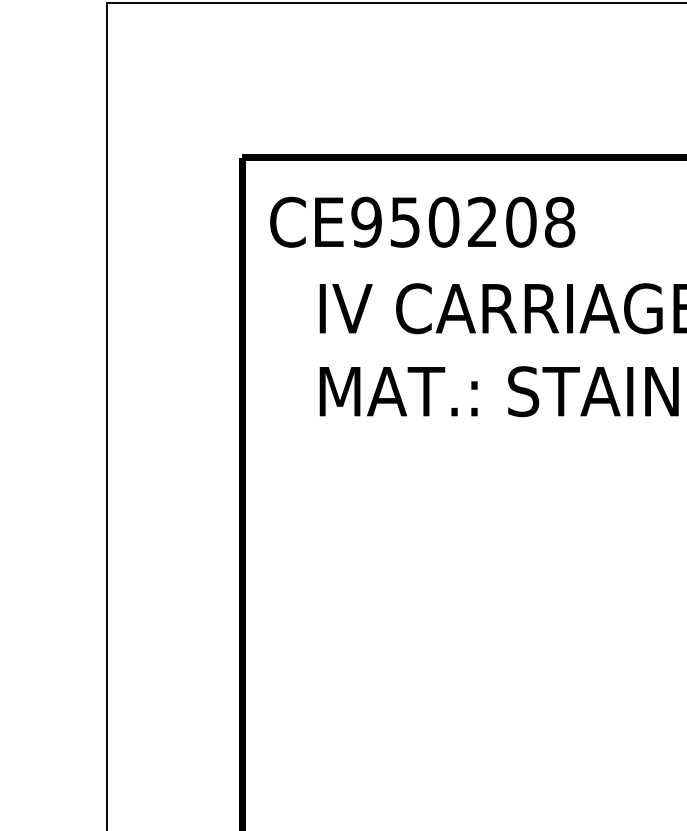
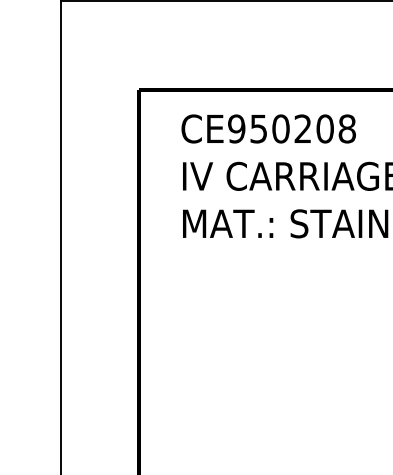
text: (422, 221) -> (268, 128), moved

